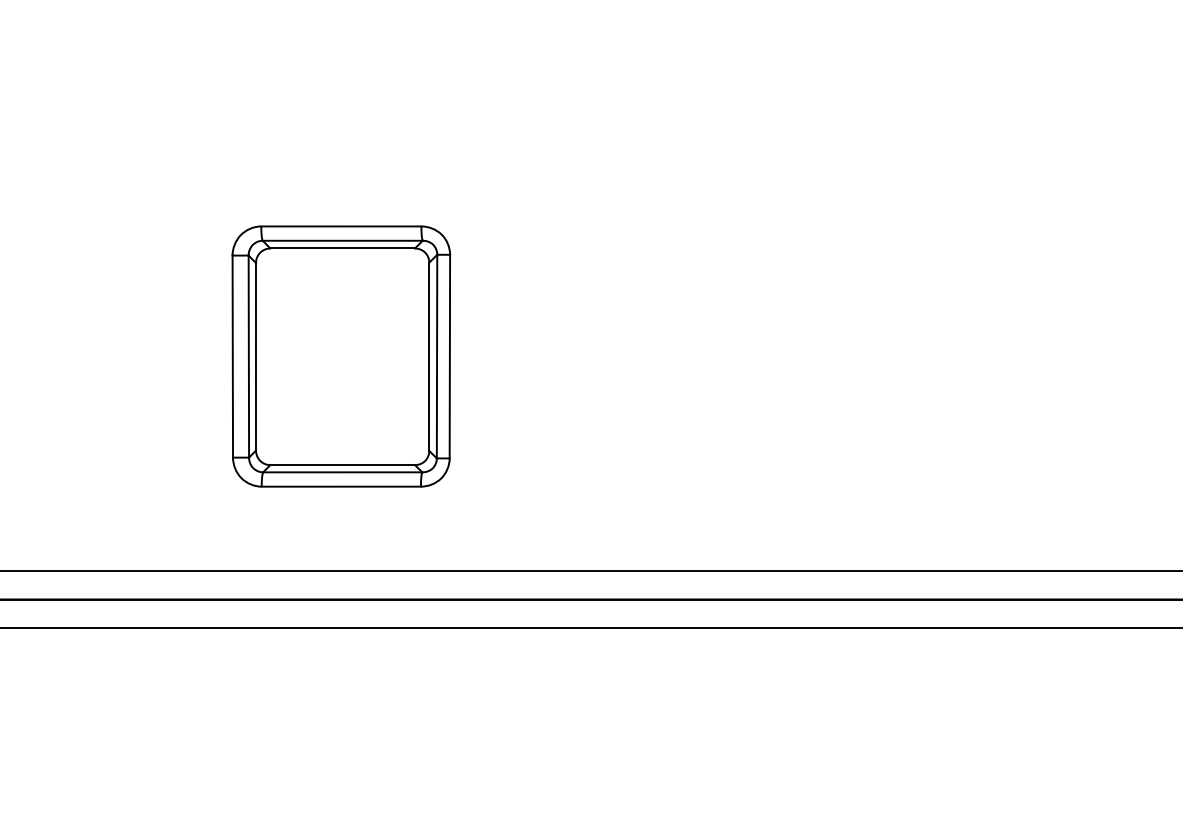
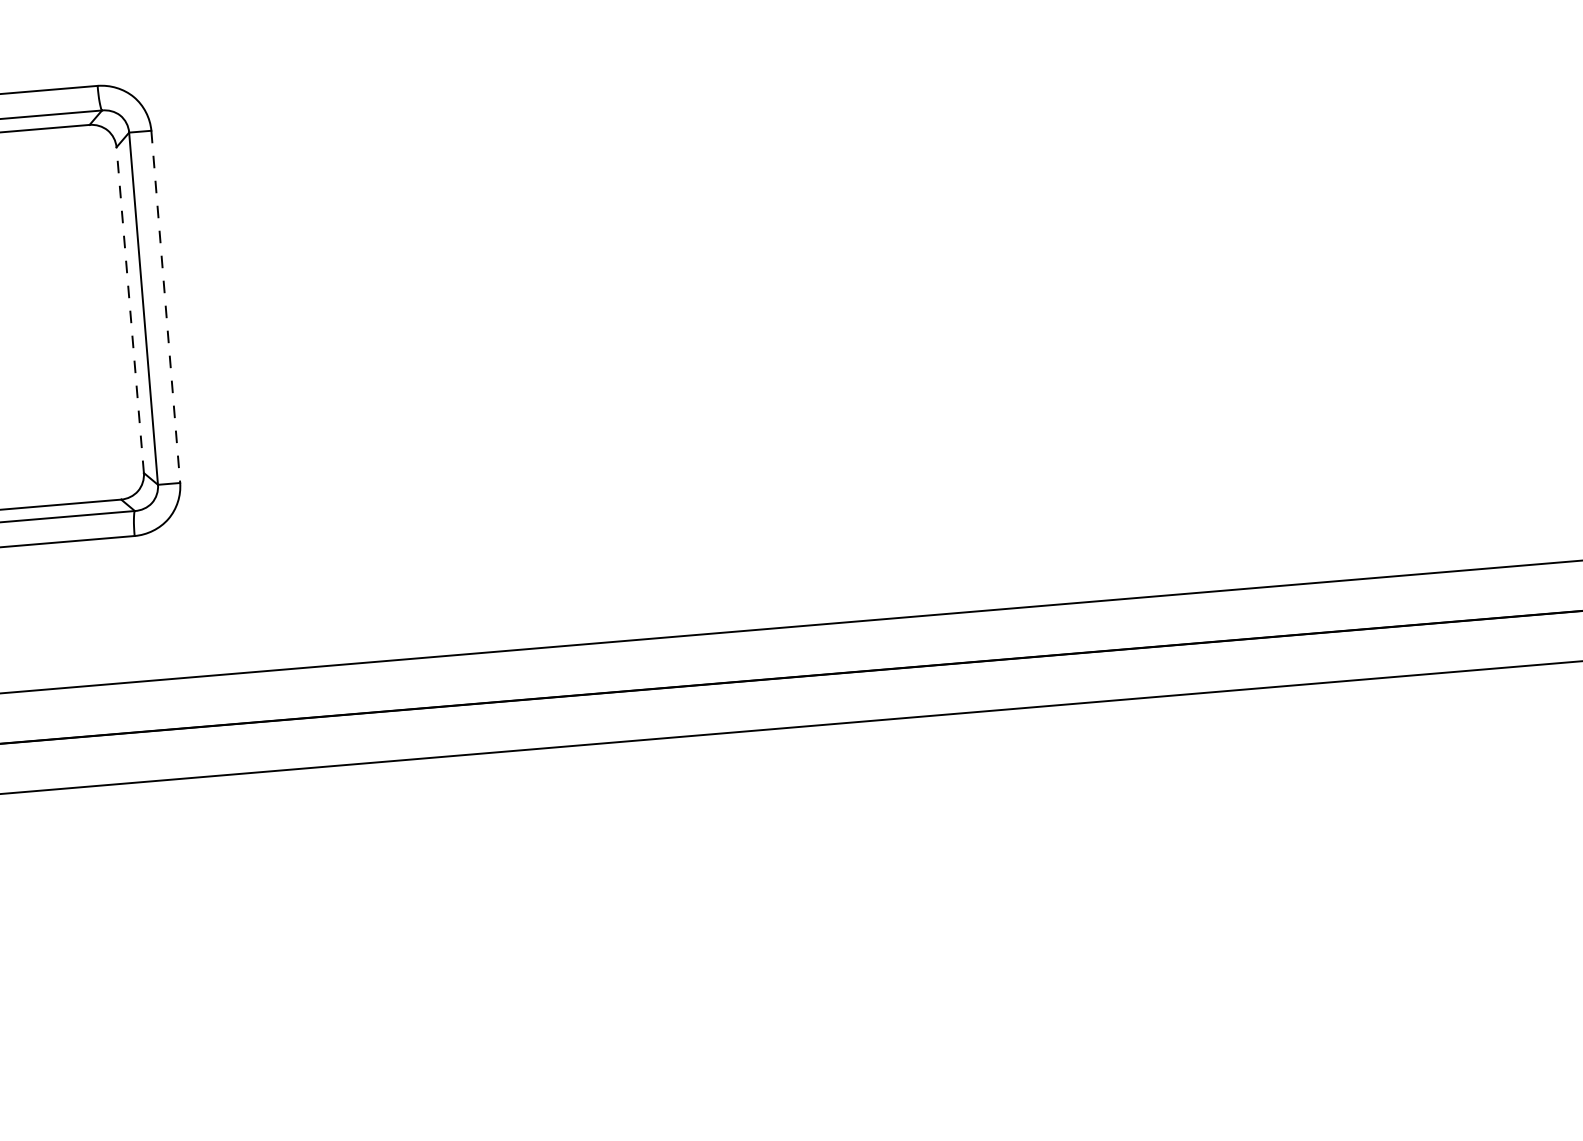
line: (429, 356) -> (130, 309), solid -> dashed
line: (449, 356) -> (165, 306), solid -> dashed

